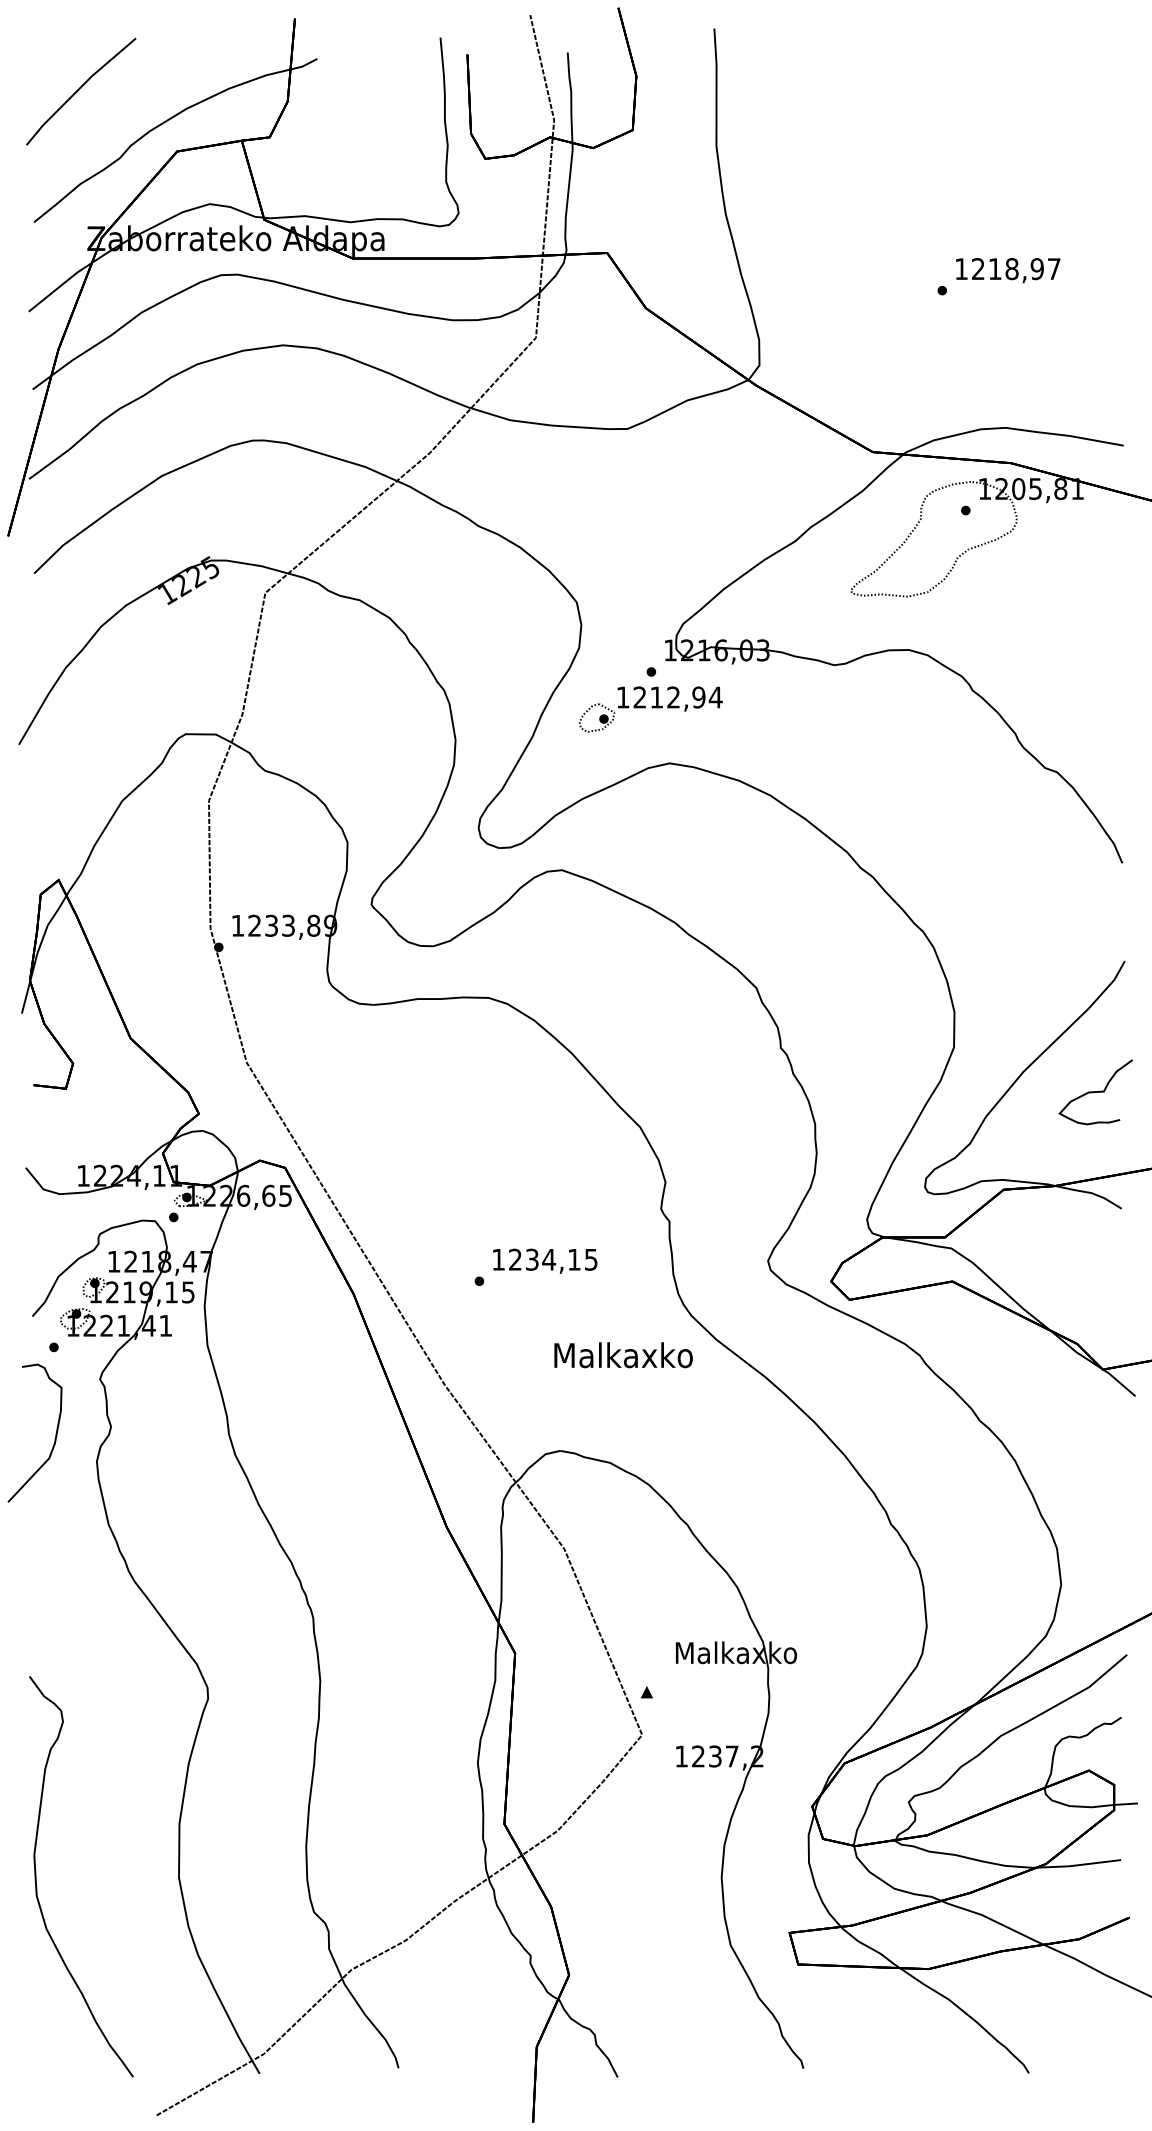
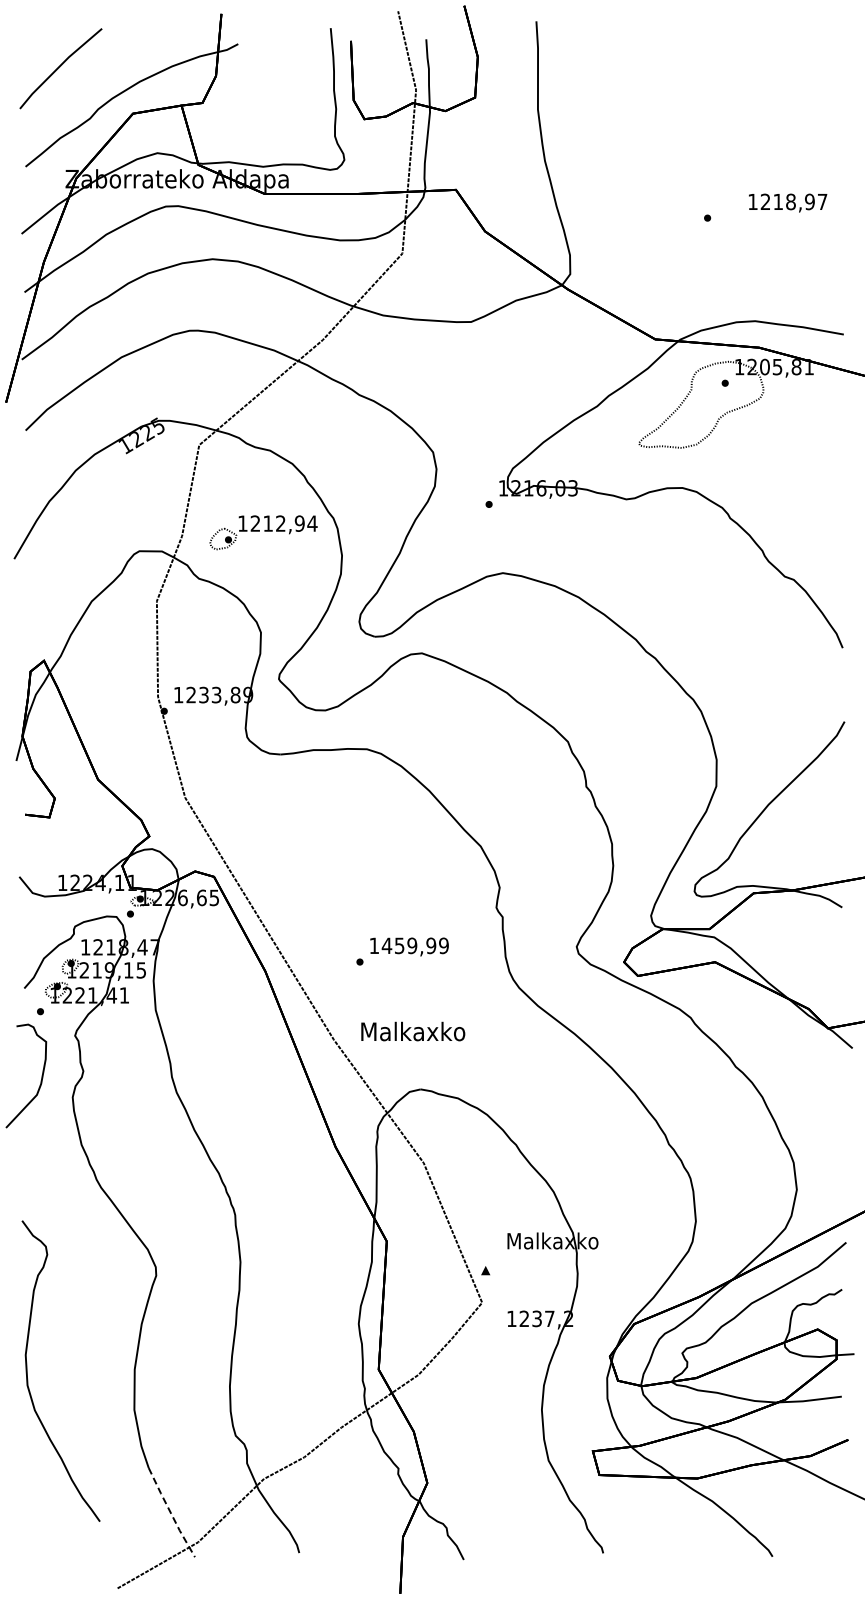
text: (1008, 269) -> (788, 202), moved
part: (650, 709) -> (263, 532), moved
curve: (1095, 1092) -> (822, 820), removed
text: (552, 1259) -> (414, 945), 1234,15 -> 1459,99
text: (623, 1355) -> (413, 1031), moved
curve: (36, 1875) -> (27, 1370), moved
line: (227, 2015) -> (170, 1513), solid -> dashed

